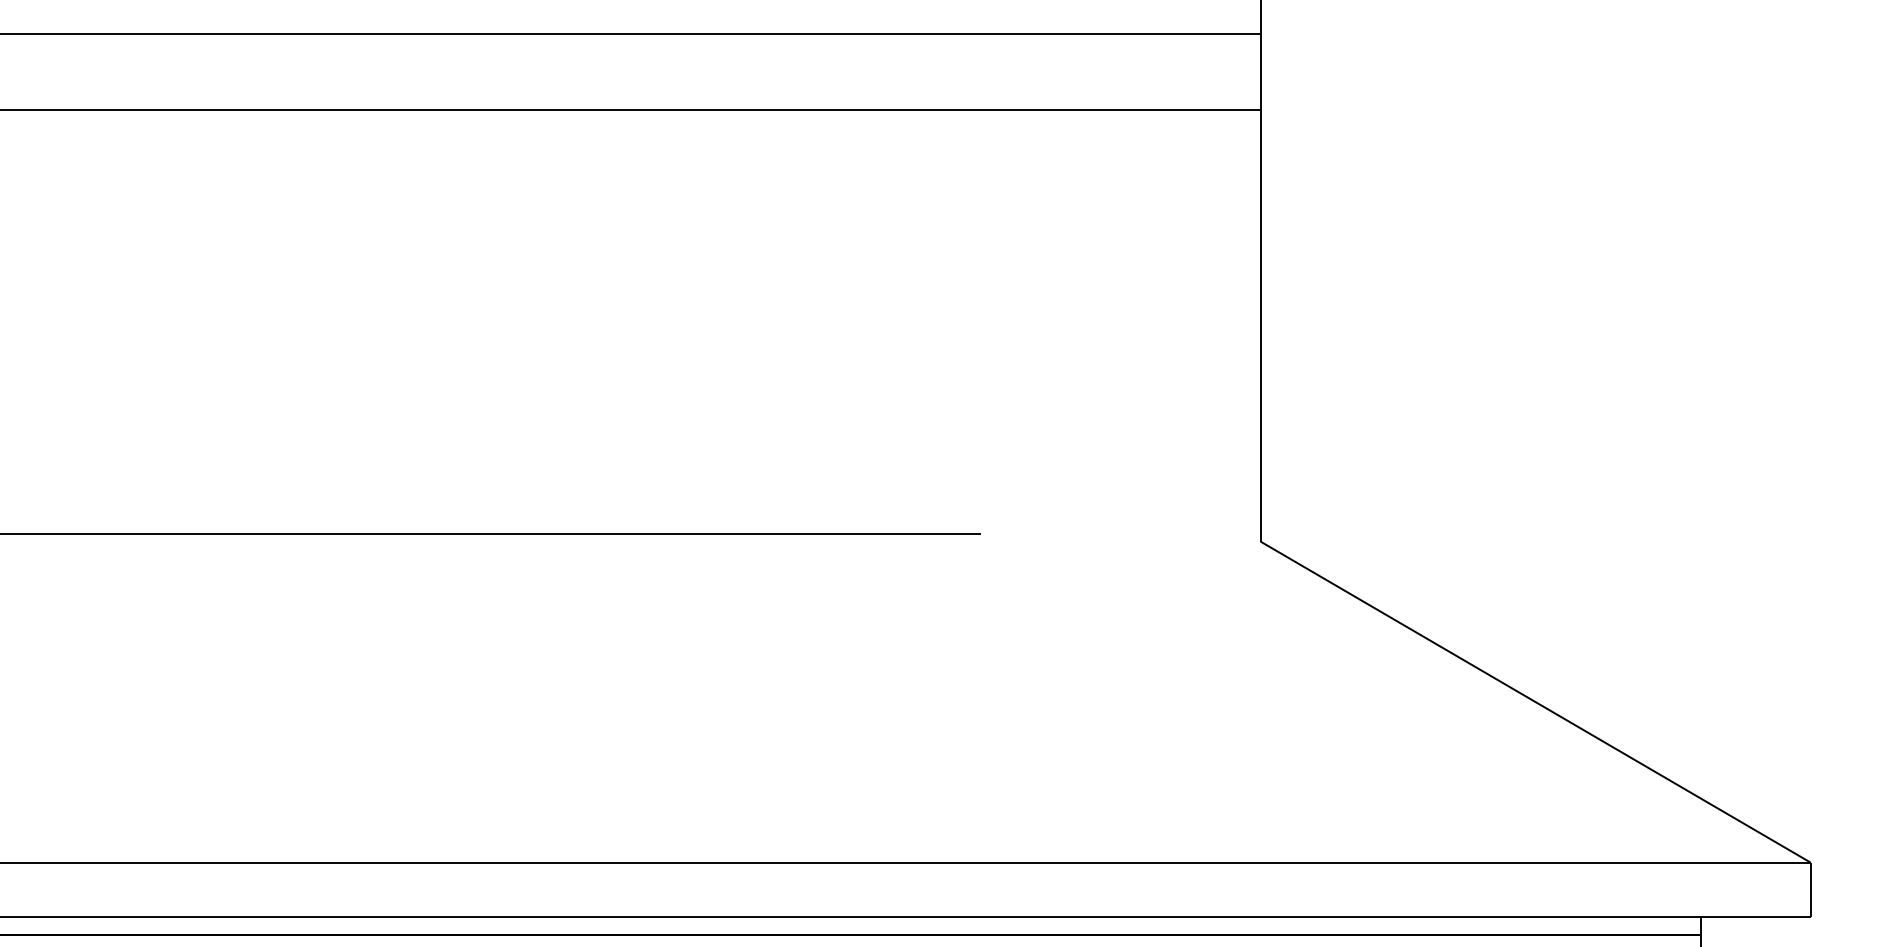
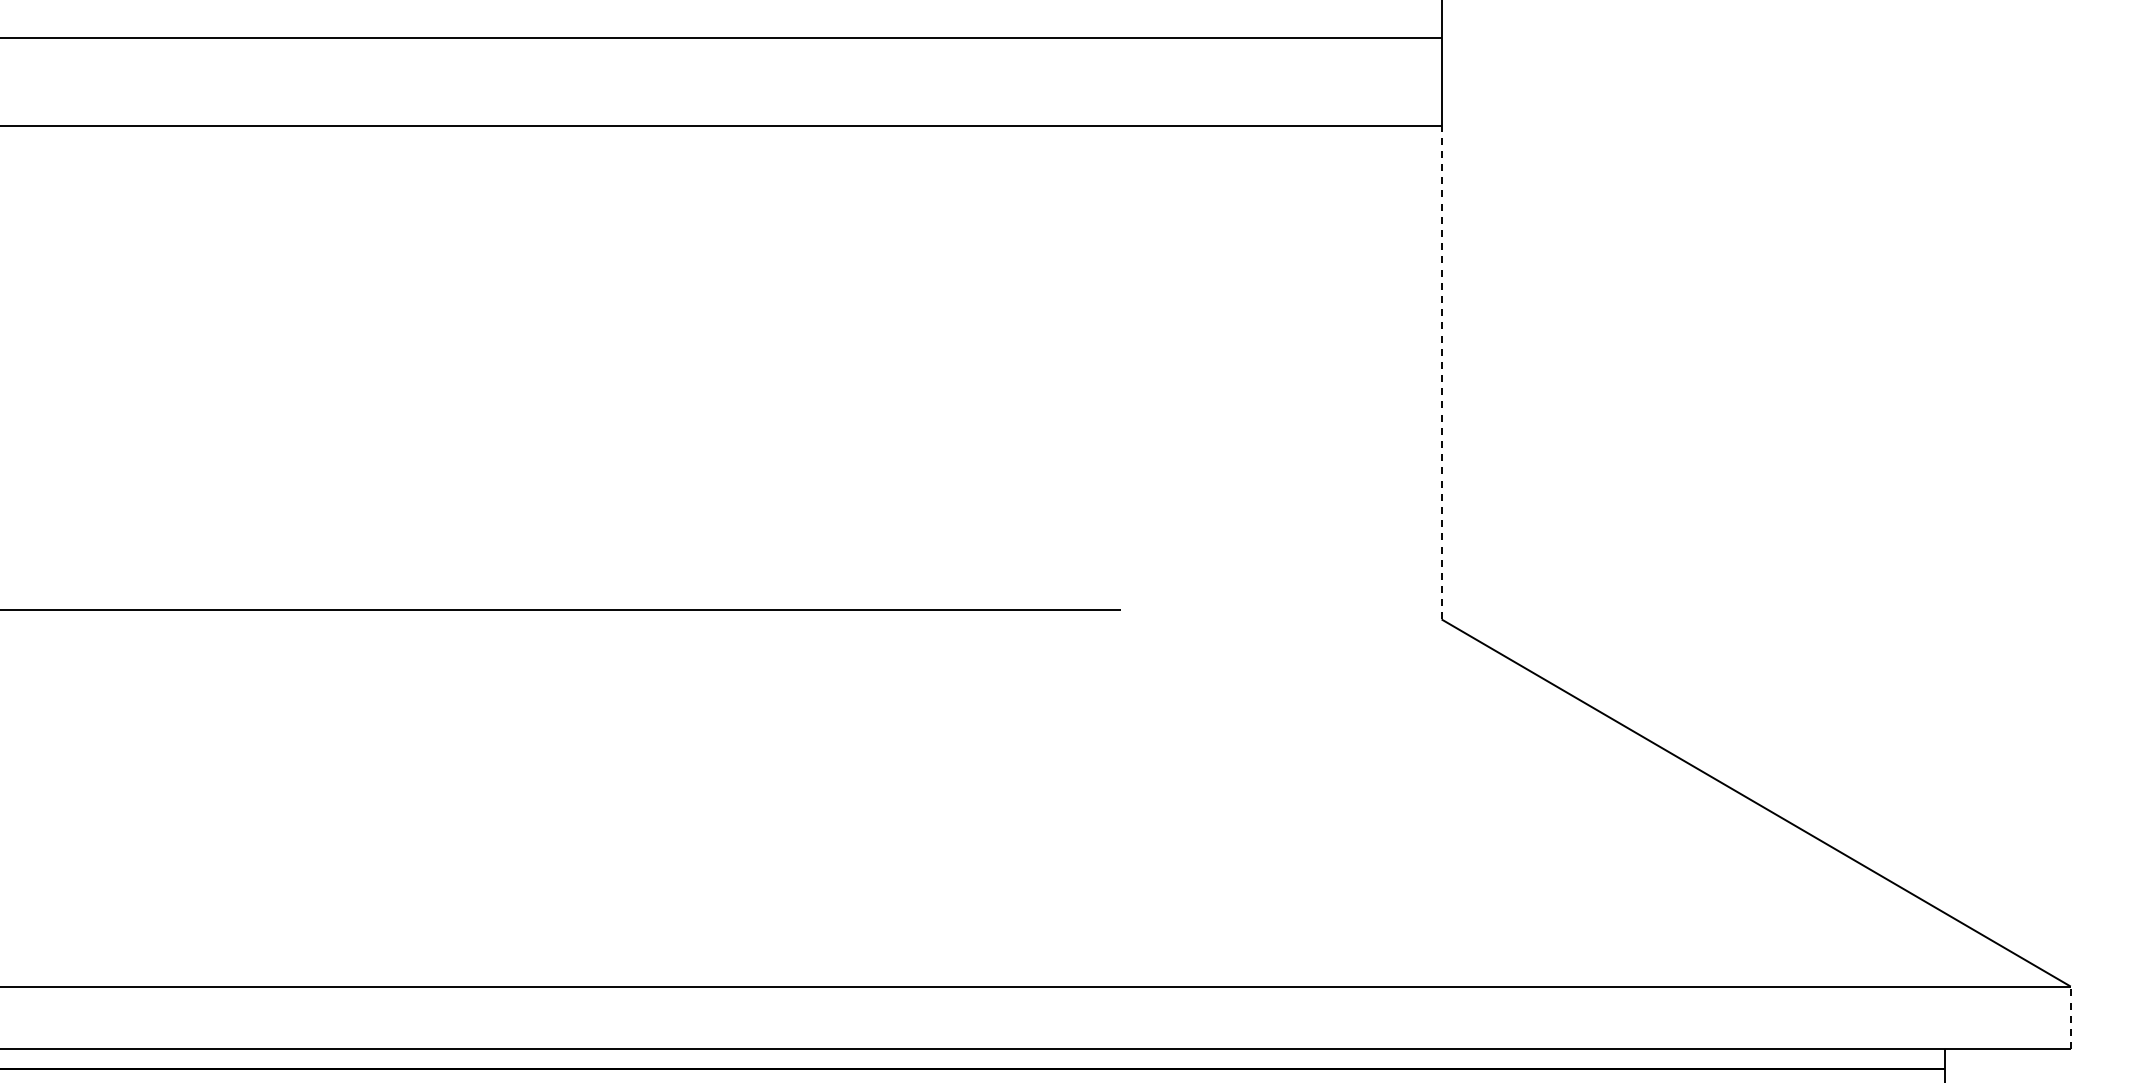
line: (1260, 325) -> (1441, 372), solid -> dashed
line: (1810, 889) -> (2070, 1017), solid -> dashed

